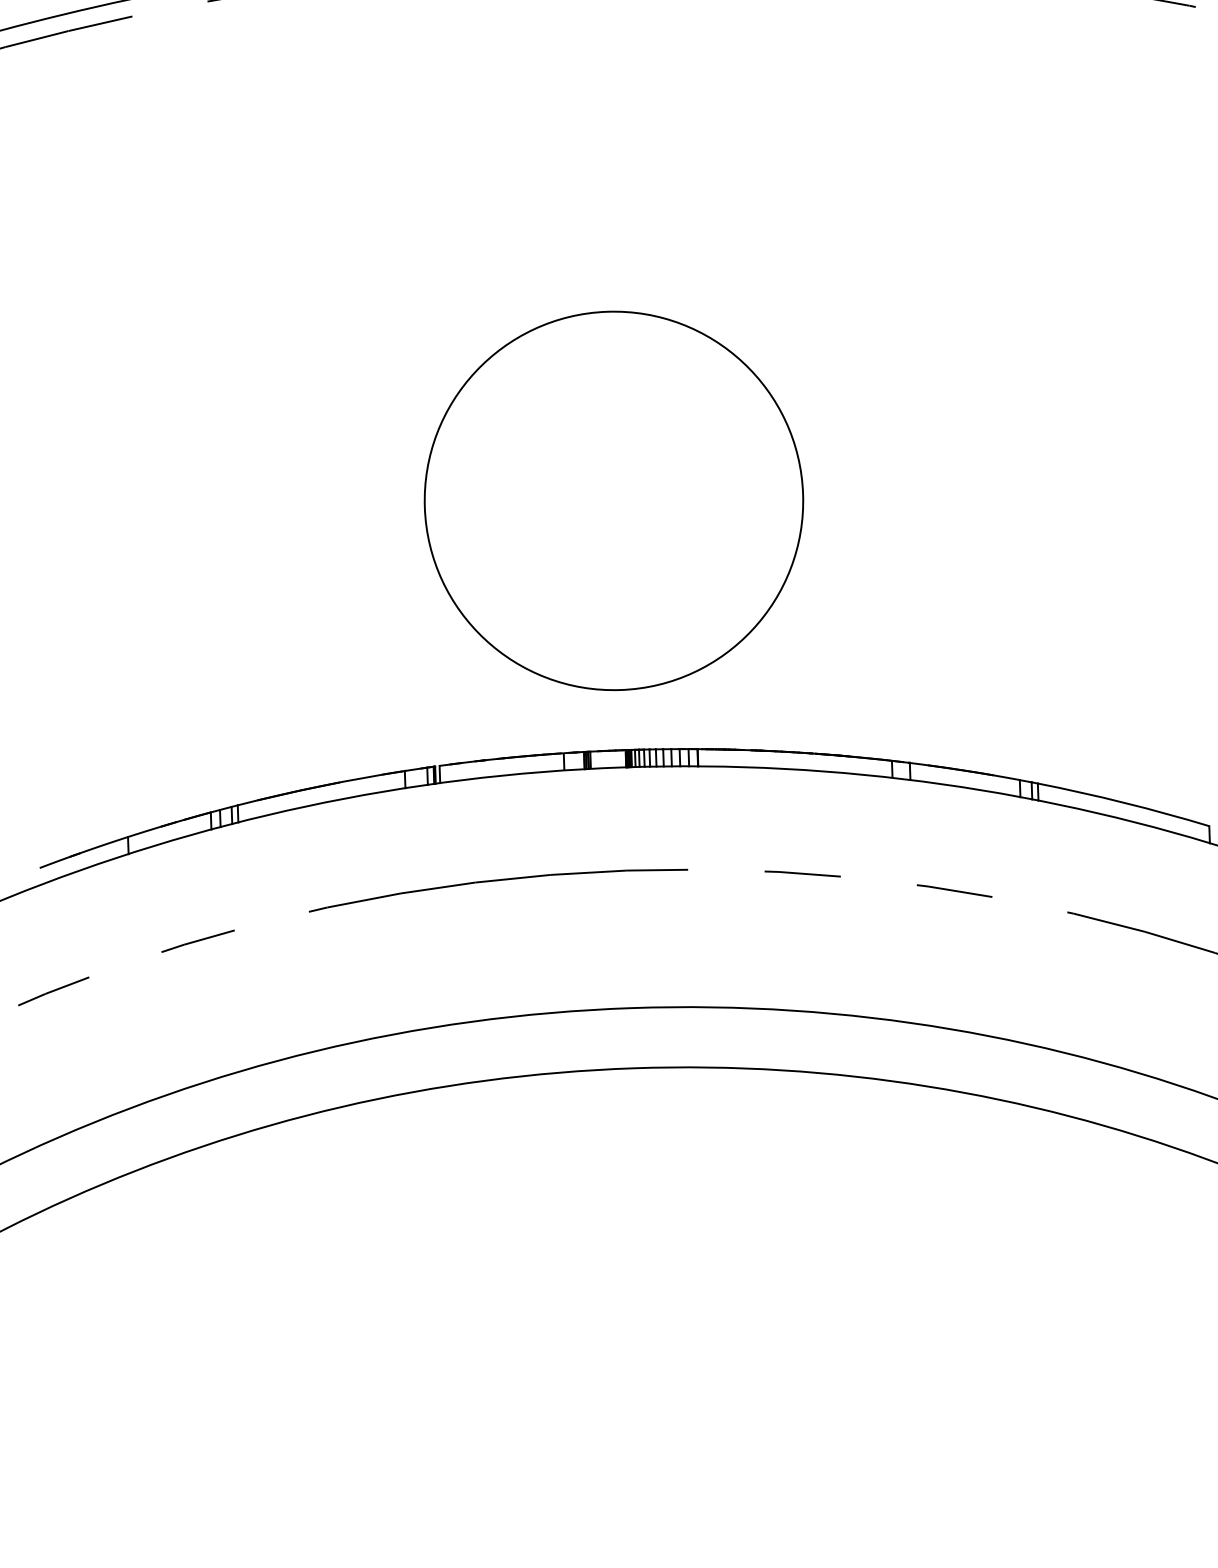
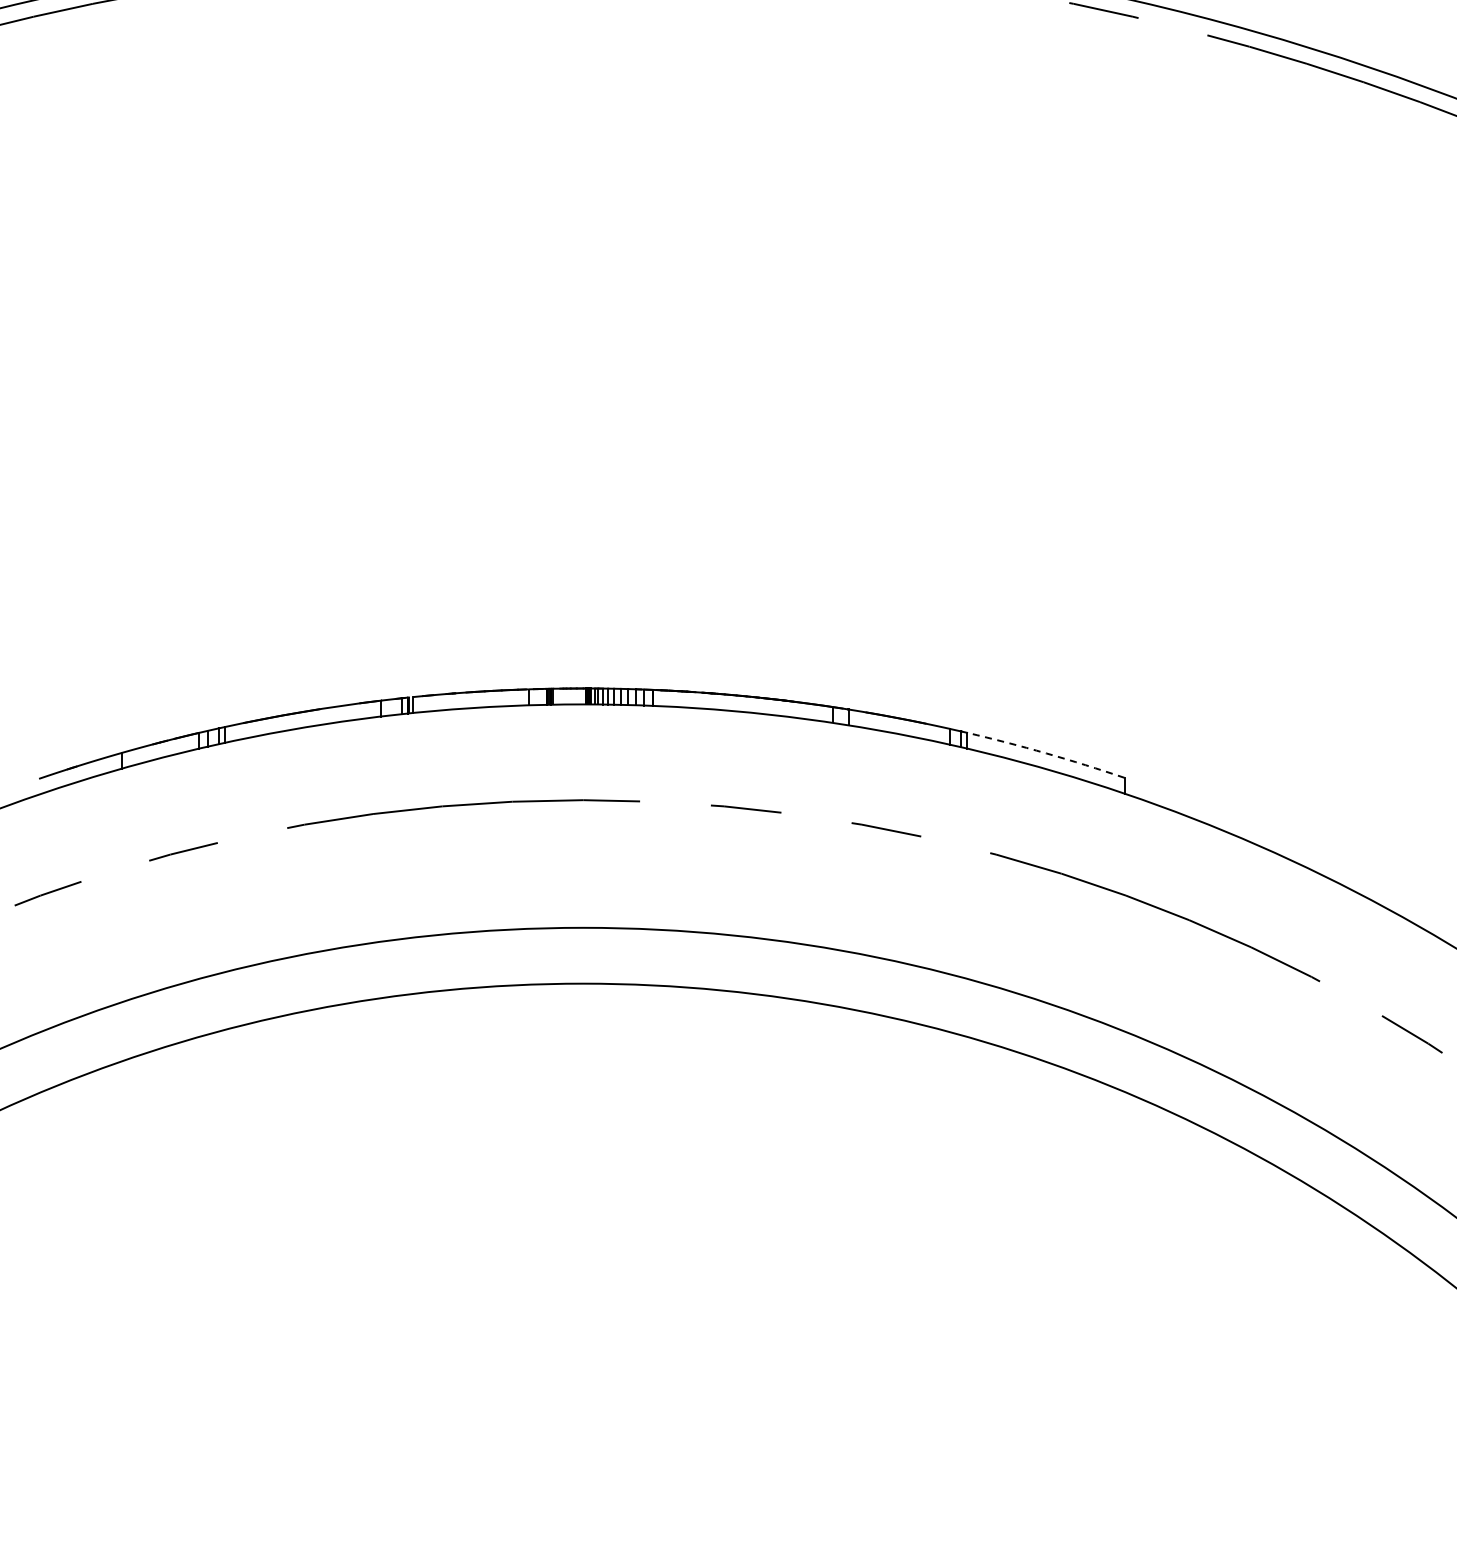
circle: (613, 500) -> (582, 456), removed
arc: (1124, 802) -> (1046, 753), solid -> dashed

